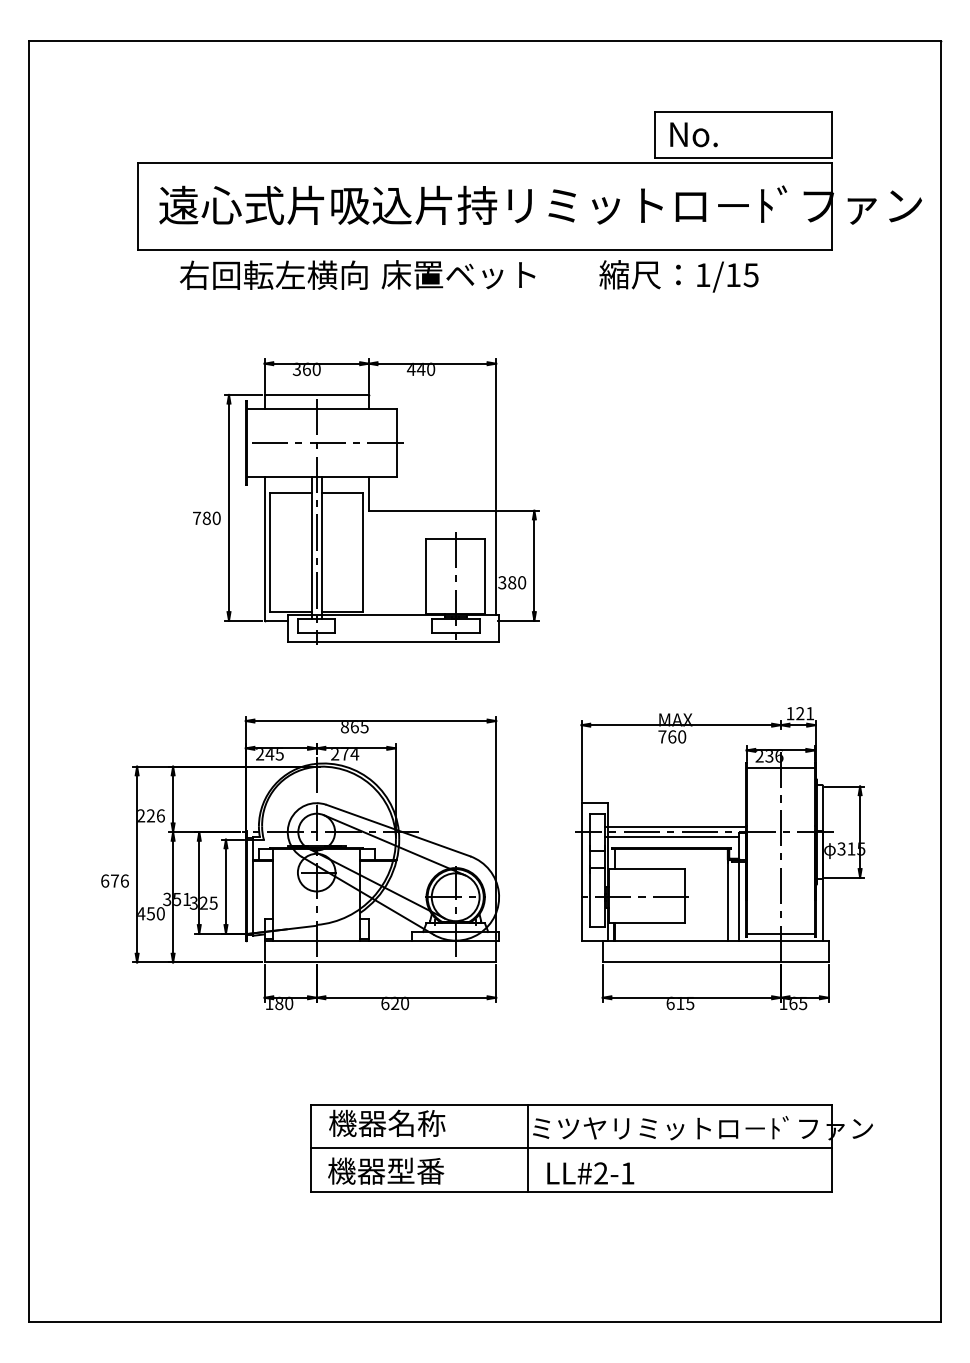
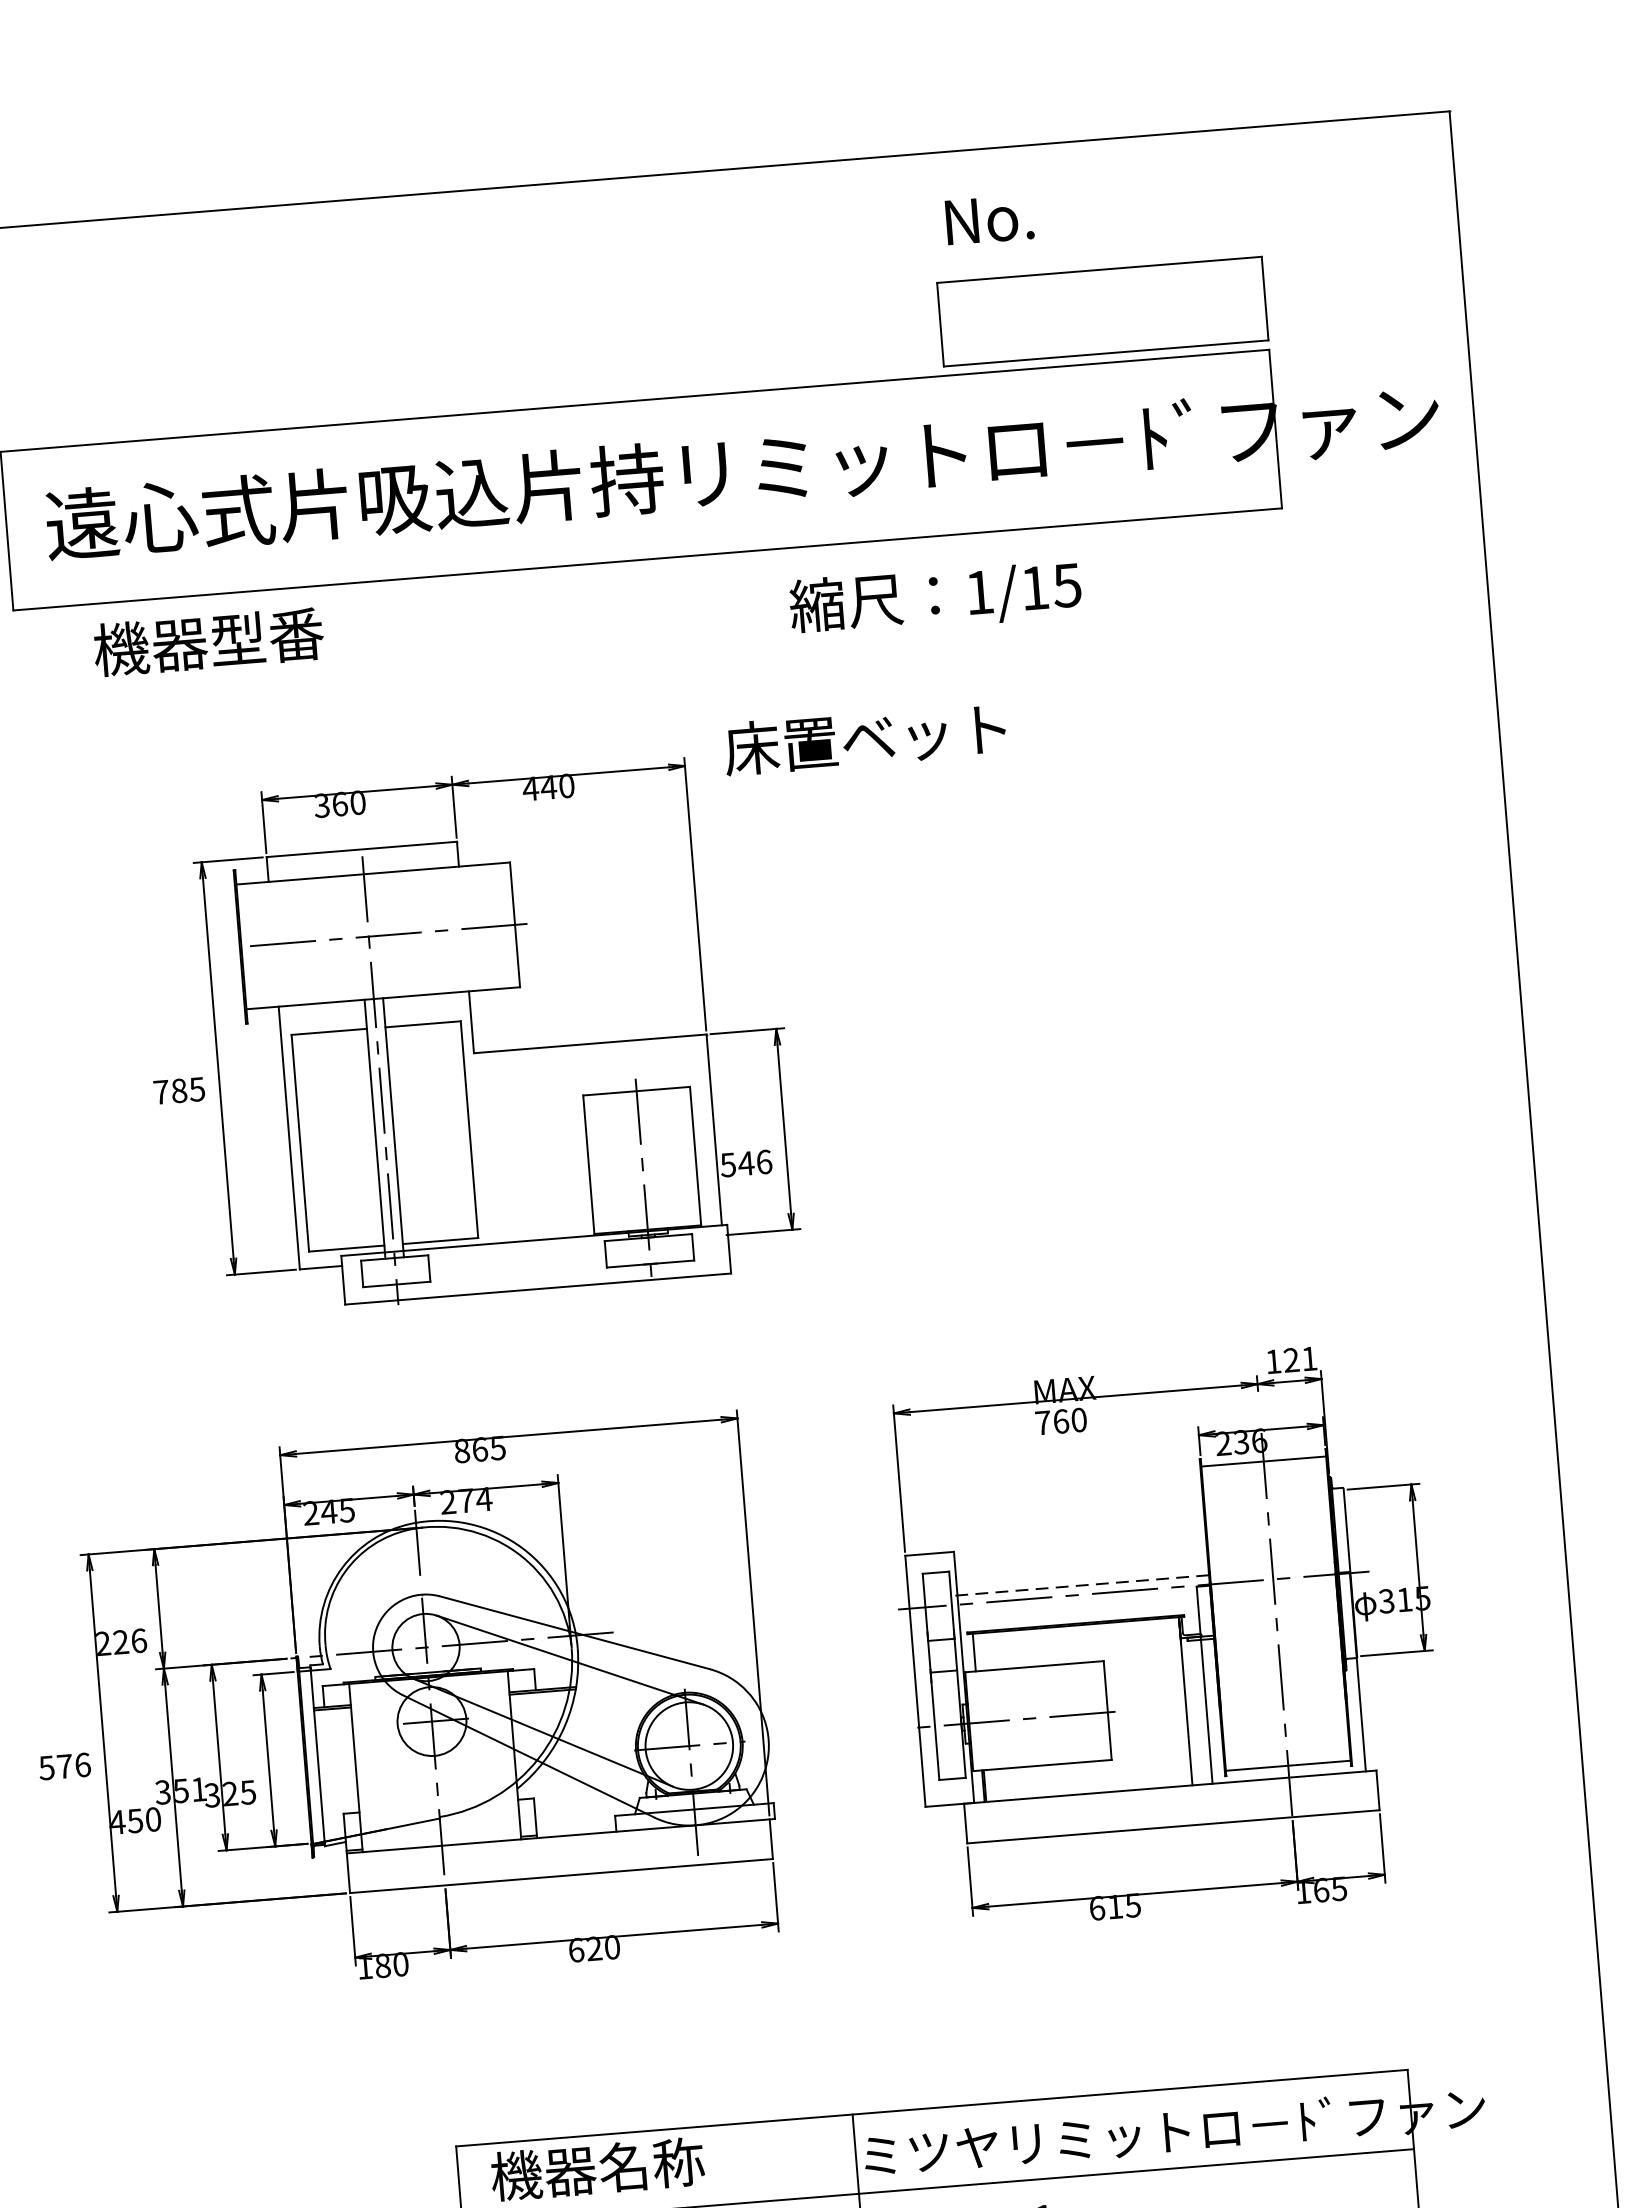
text: (693, 134) -> (988, 219), moved
text: (273, 274) -> (265, 635), 右回転左横向 -> 機器型番
text: (458, 274) -> (865, 738), moved
text: (678, 276) -> (934, 598), moved
text: (216, 517) -> (196, 1087), 780 -> 785
text: (512, 582) -> (746, 1163), 380 -> 546
line: (675, 827) -> (1080, 1586), solid -> dashed
line: (671, 837) -> (1074, 1605), removed
text: (105, 880) -> (47, 1766), 676 -> 576

